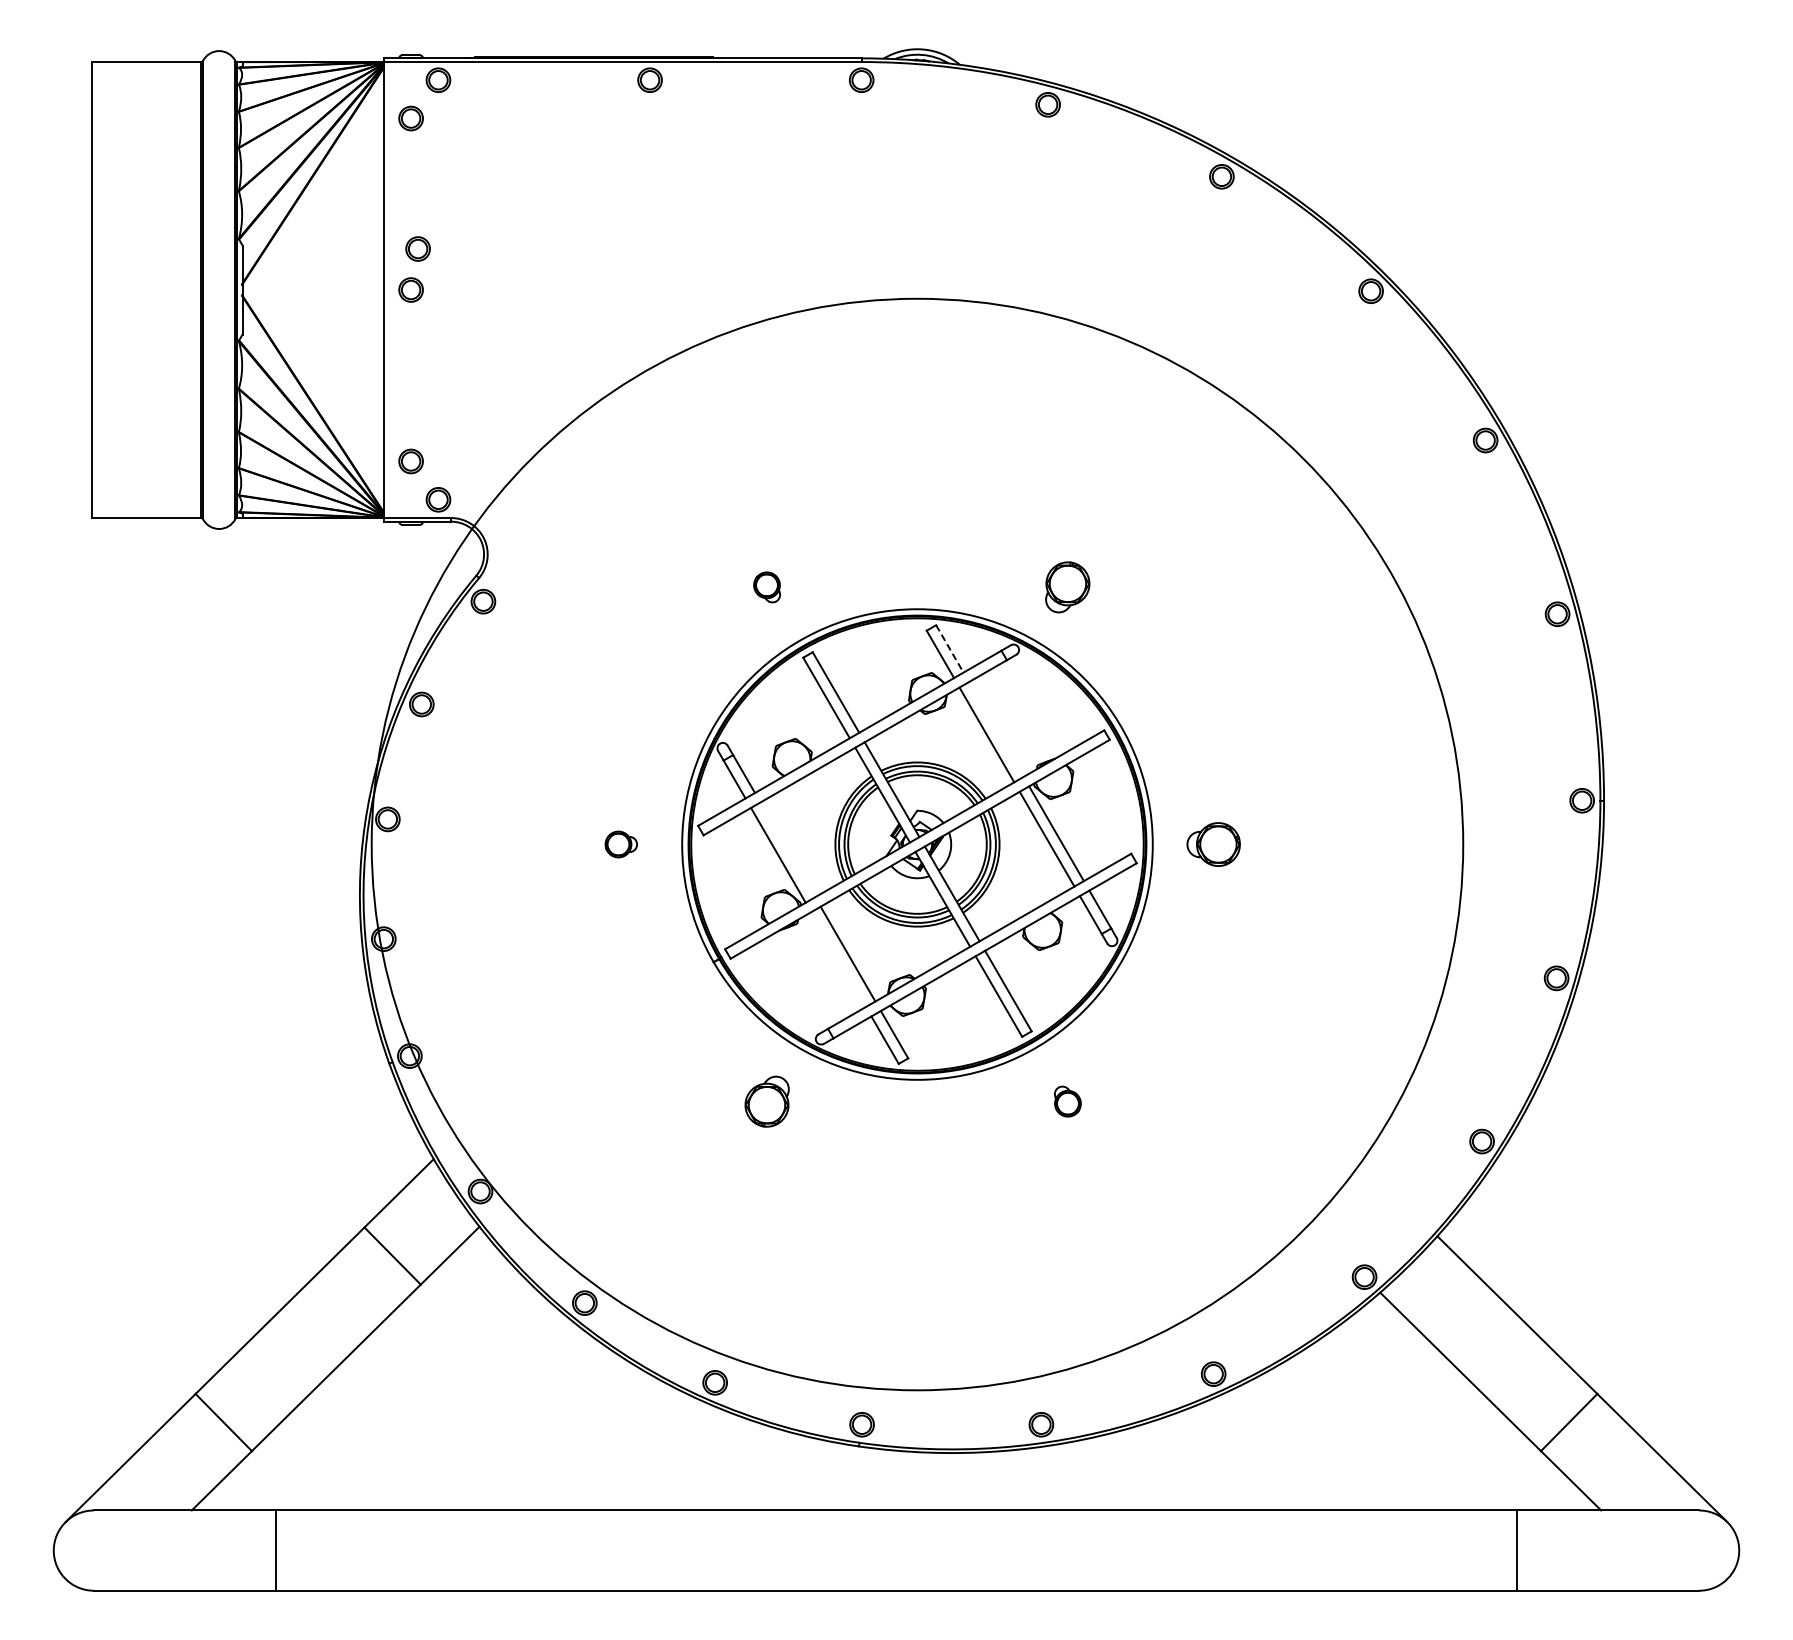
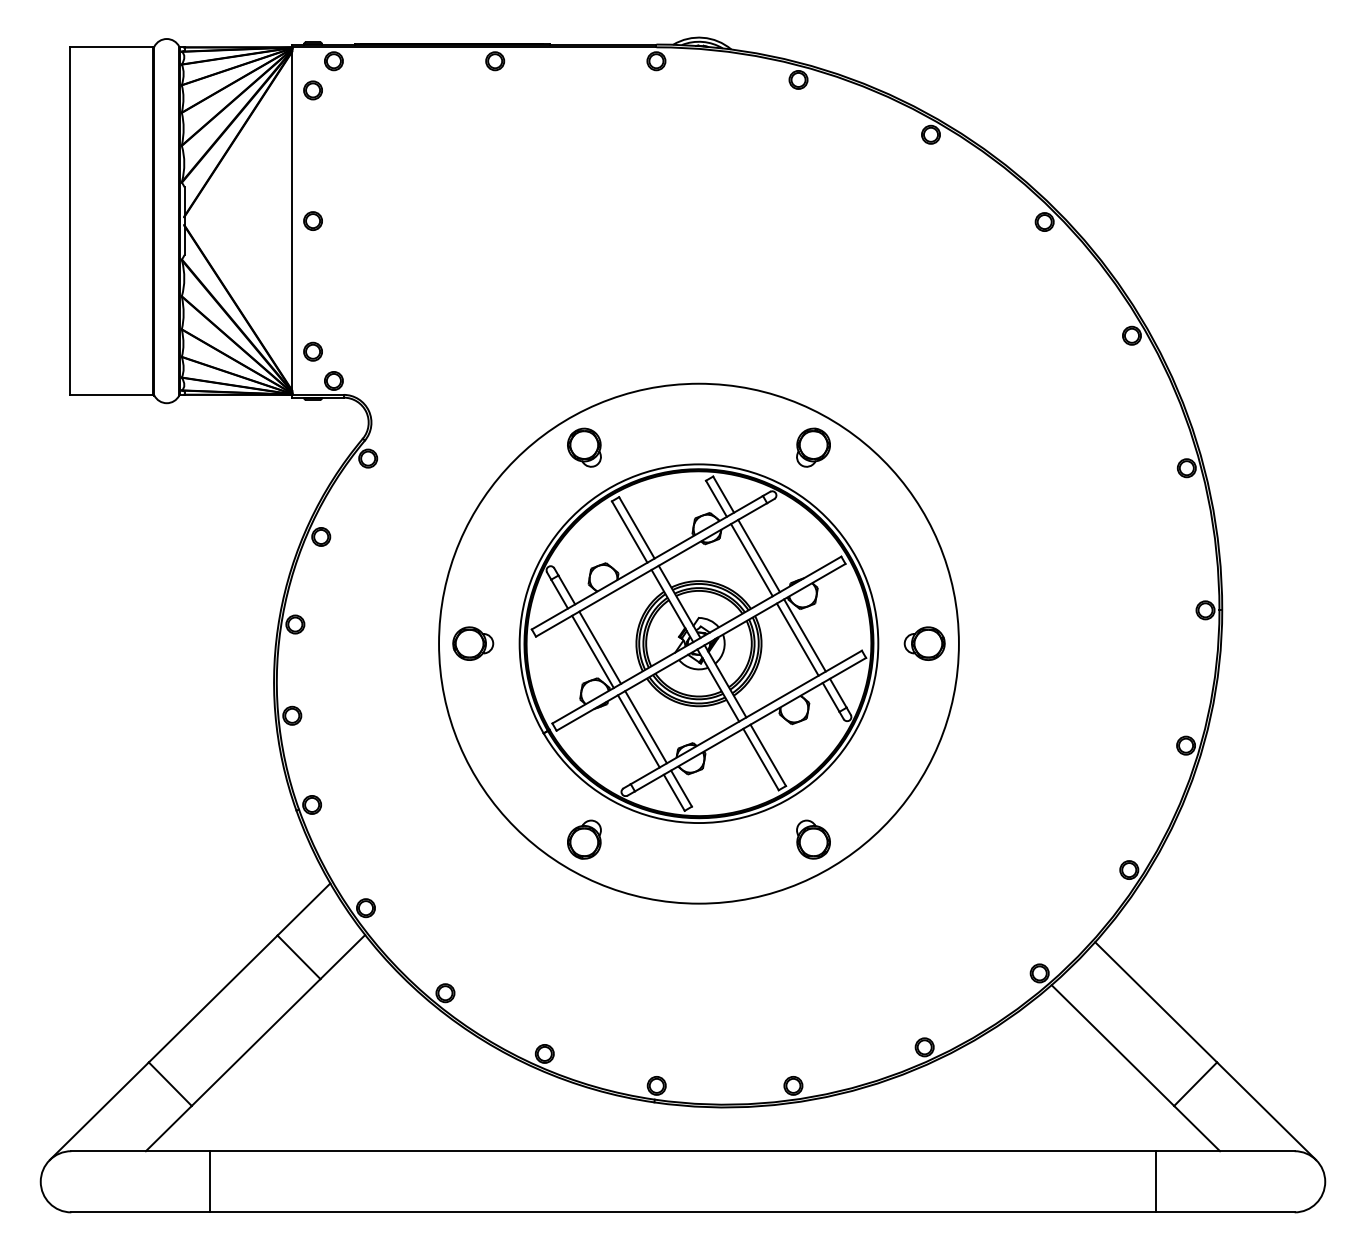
part: (417, 248) -> (317, 189), removed
part: (766, 587) -> (583, 447), size x1.67
line: (950, 649) -> (724, 495), dashed -> solid
line: (995, 729) -> (758, 556), added
part: (621, 844) -> (473, 643), size x1.67
circle: (917, 844) -> (699, 643), size x0.62
line: (787, 849) -> (599, 647), added
line: (838, 959) -> (638, 731), added
part: (1067, 1101) -> (813, 839), size x1.67

